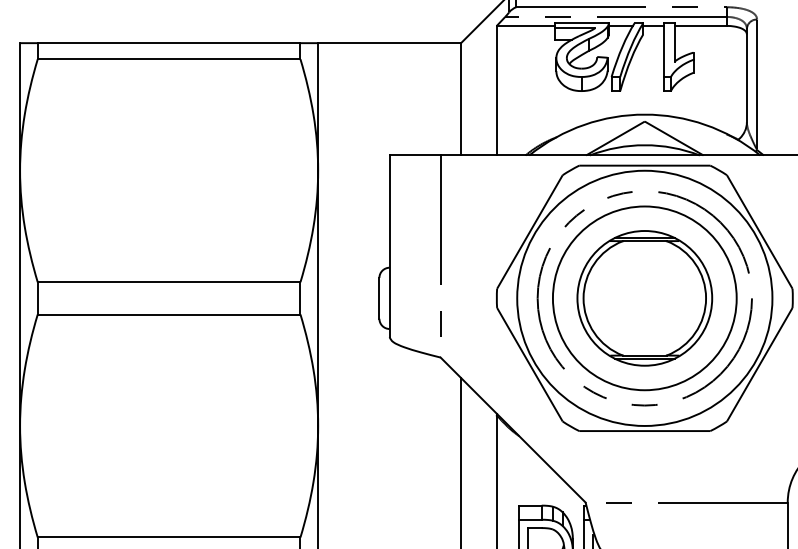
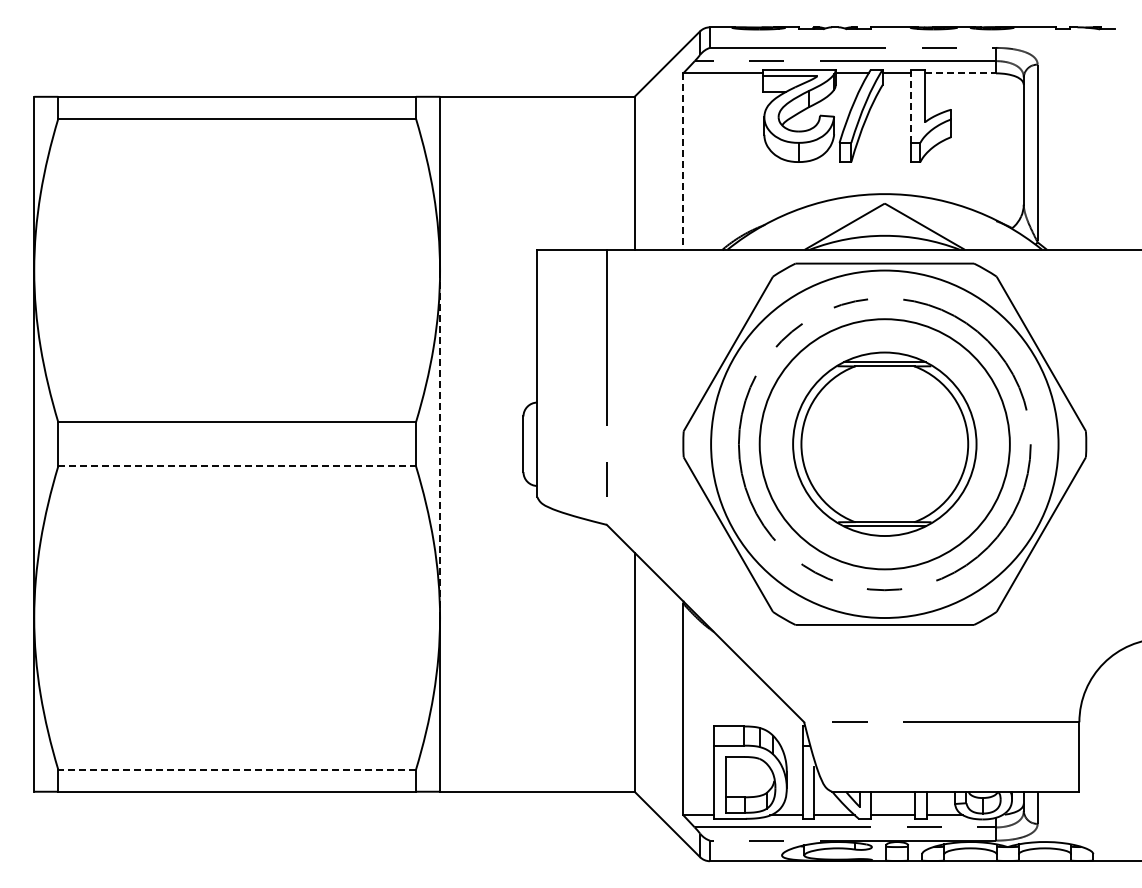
line: (701, 26) -> (961, 73), solid -> dashed
line: (664, 50) -> (911, 106), solid -> dashed
line: (496, 91) -> (683, 162), solid -> dashed
line: (318, 298) -> (440, 444), solid -> dashed
line: (169, 314) -> (237, 466), solid -> dashed
line: (169, 537) -> (237, 769), solid -> dashed

